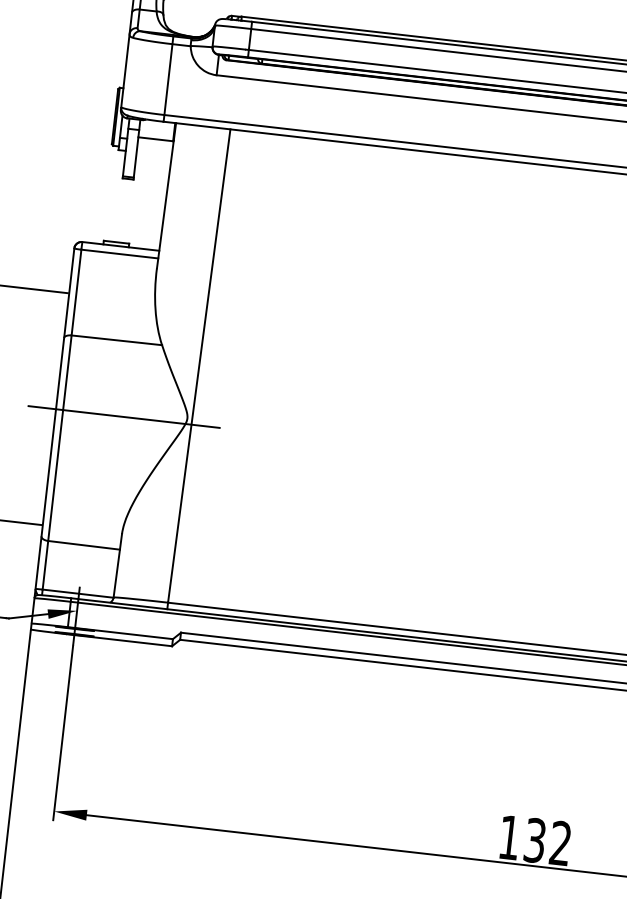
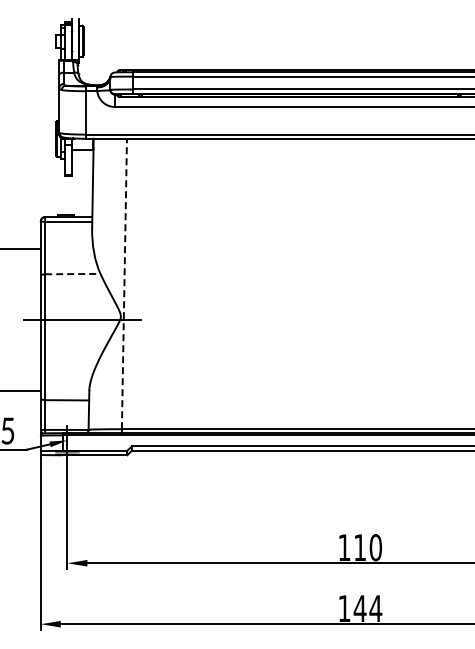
line: (116, 340) -> (72, 274), solid -> dashed
line: (199, 365) -> (124, 283), solid -> dashed
text: (548, 841) -> (368, 547), 132 -> 110

